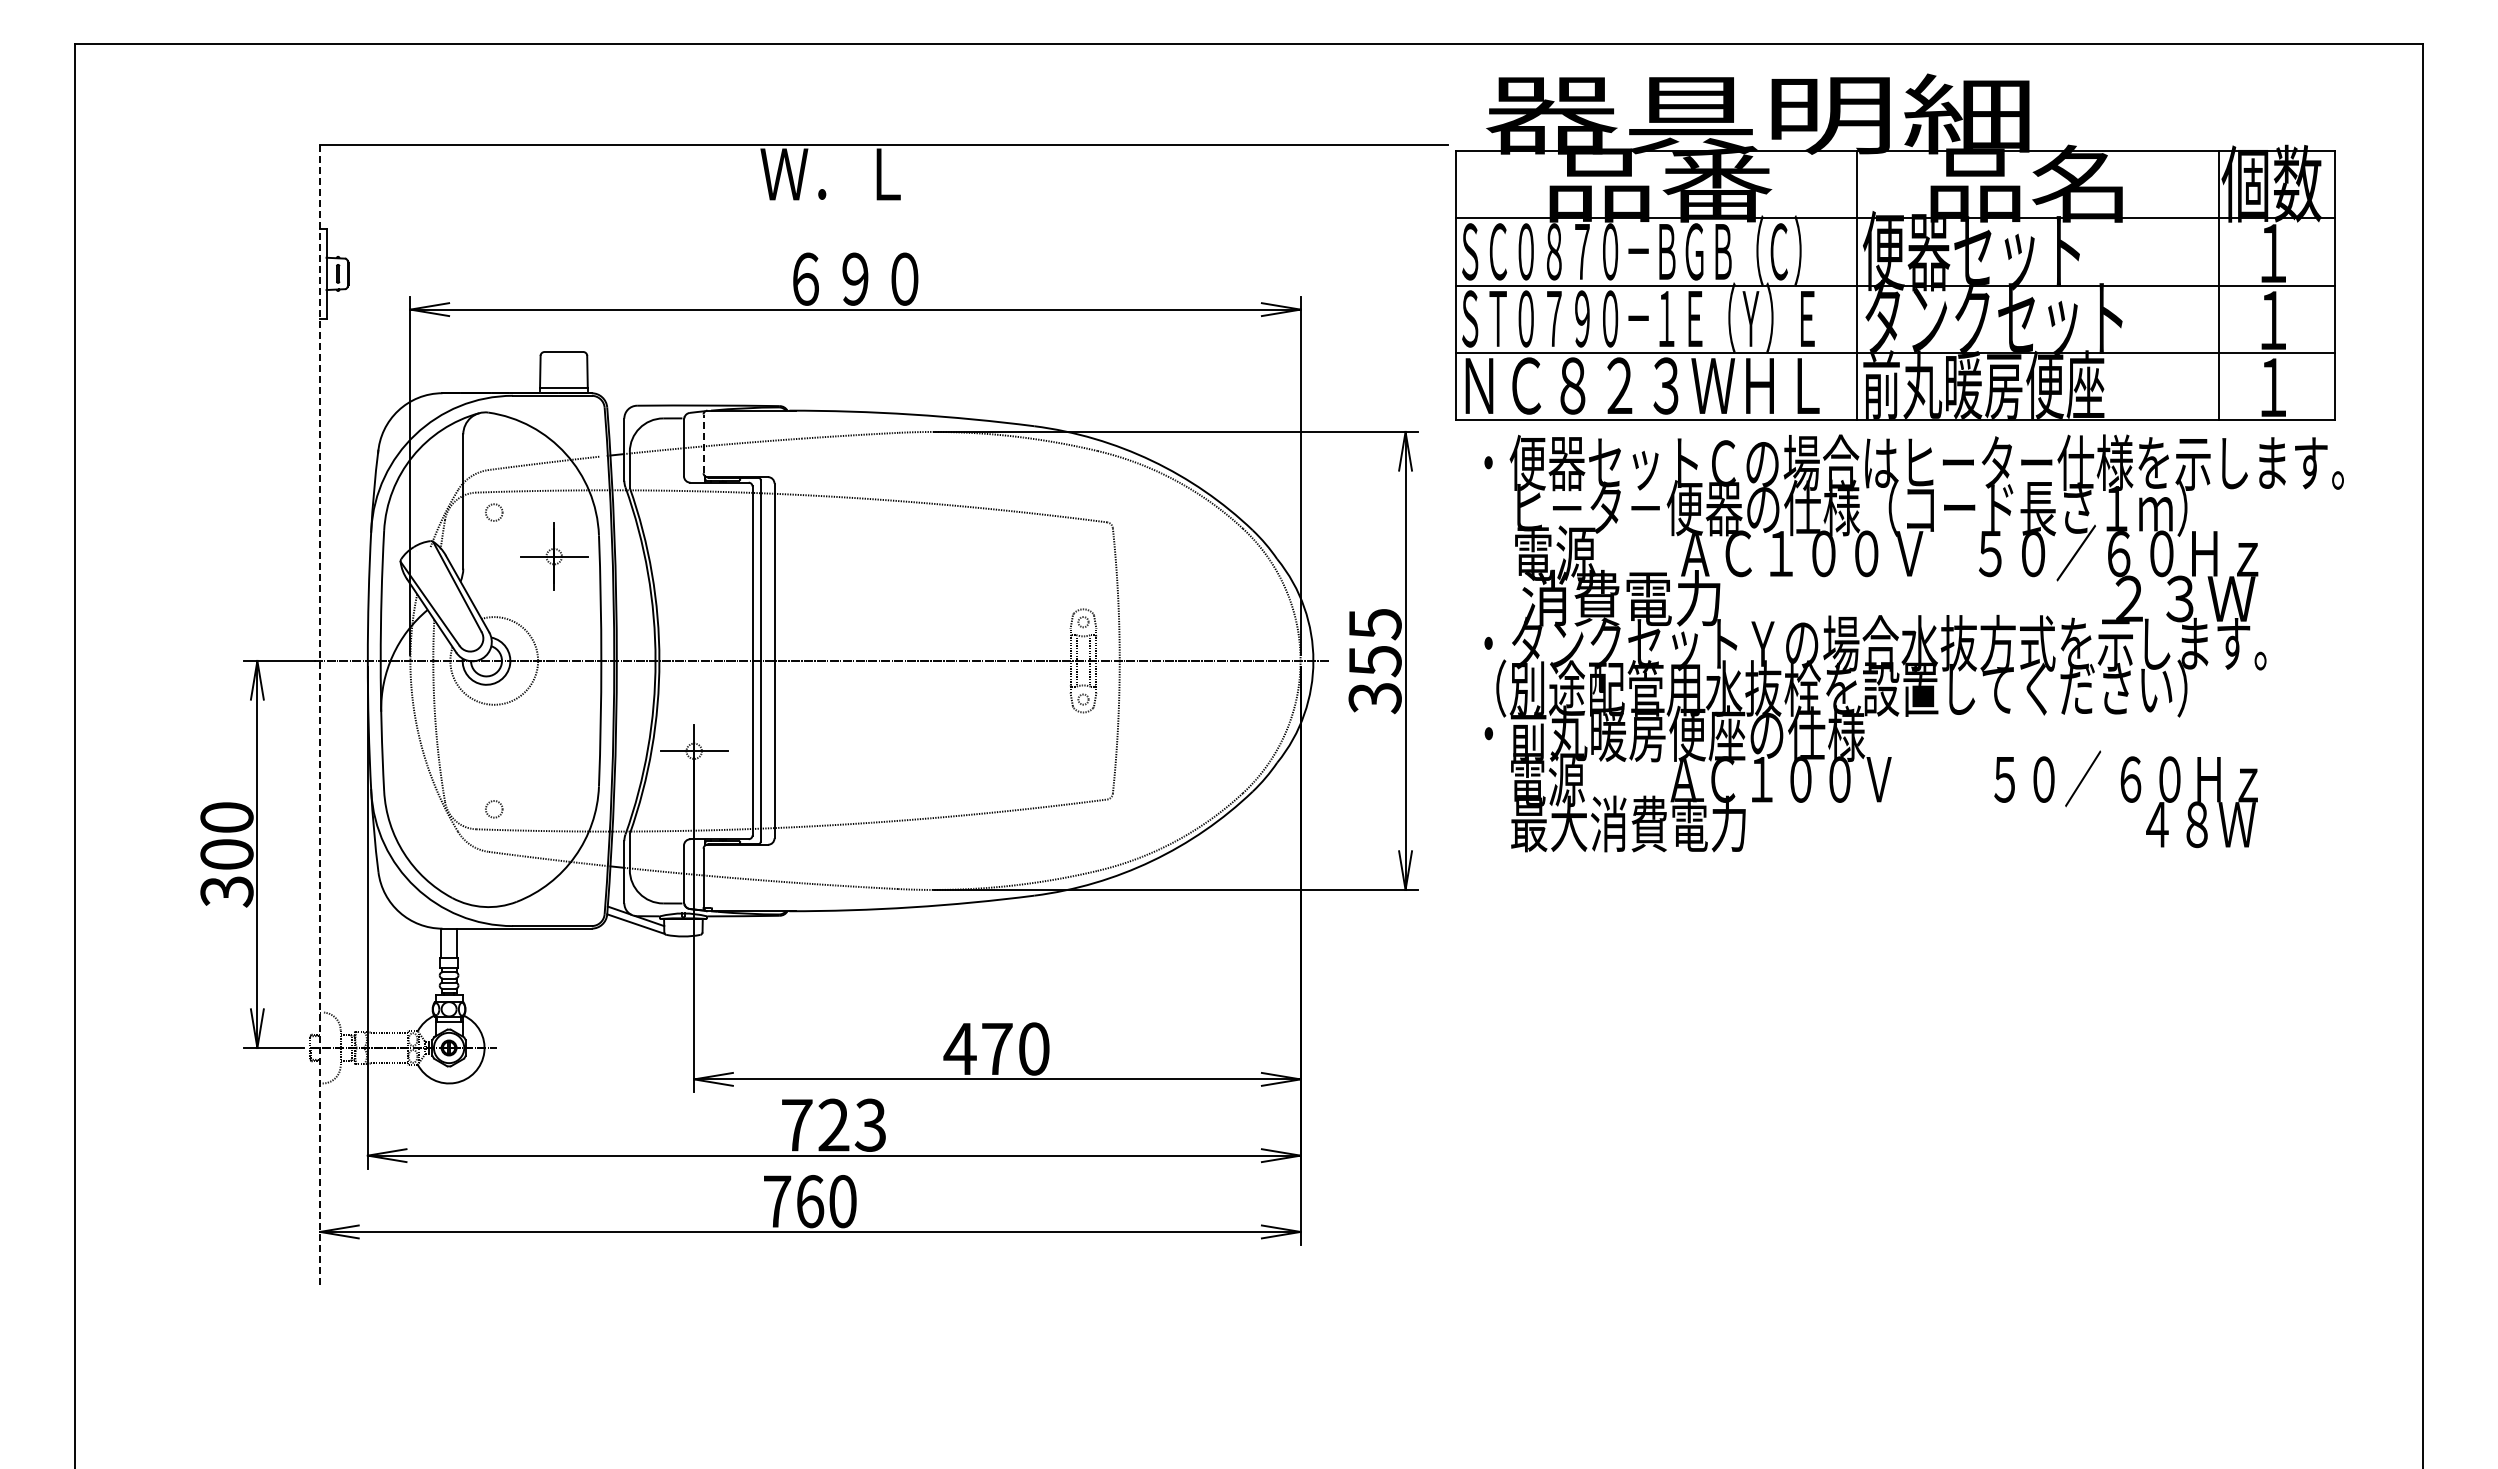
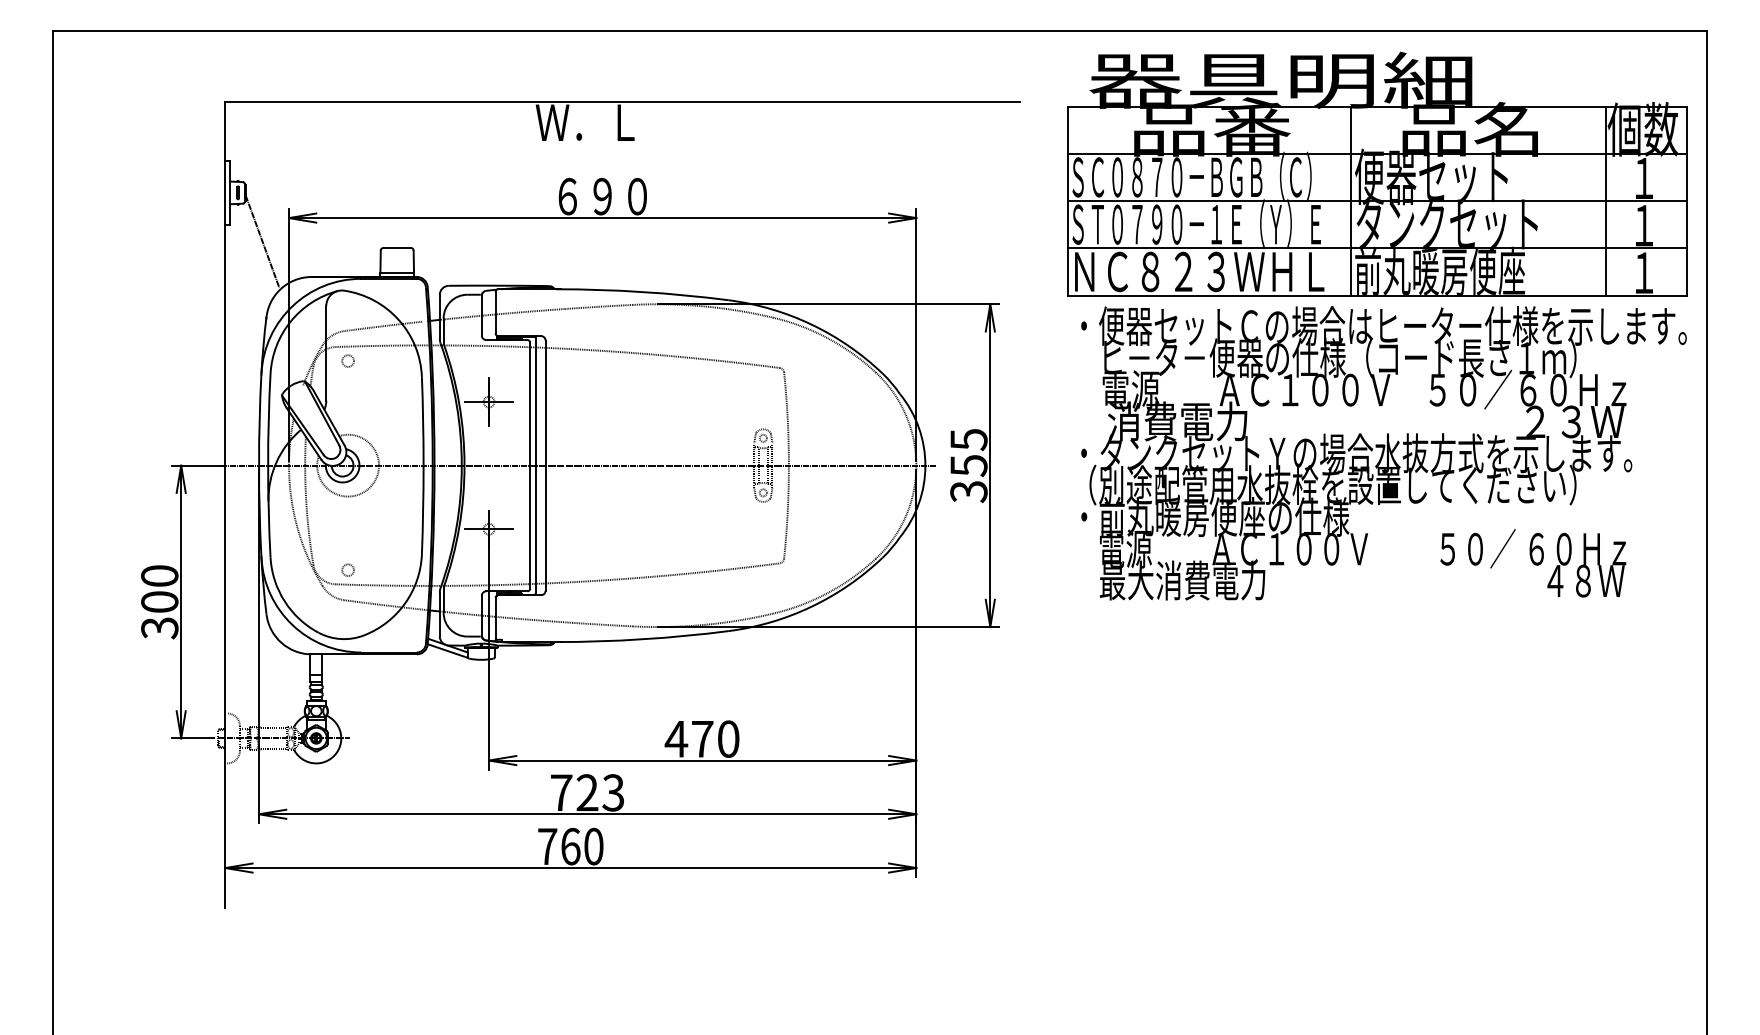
part: (1895, 246) -> (1377, 173), moved
line: (372, 342) -> (262, 241), added
line: (703, 443) -> (495, 312), dashed -> solid
part: (554, 556) -> (489, 401), moved
text: (1913, 643) -> (1383, 453), moved
line: (320, 717) -> (225, 505), dashed -> solid

